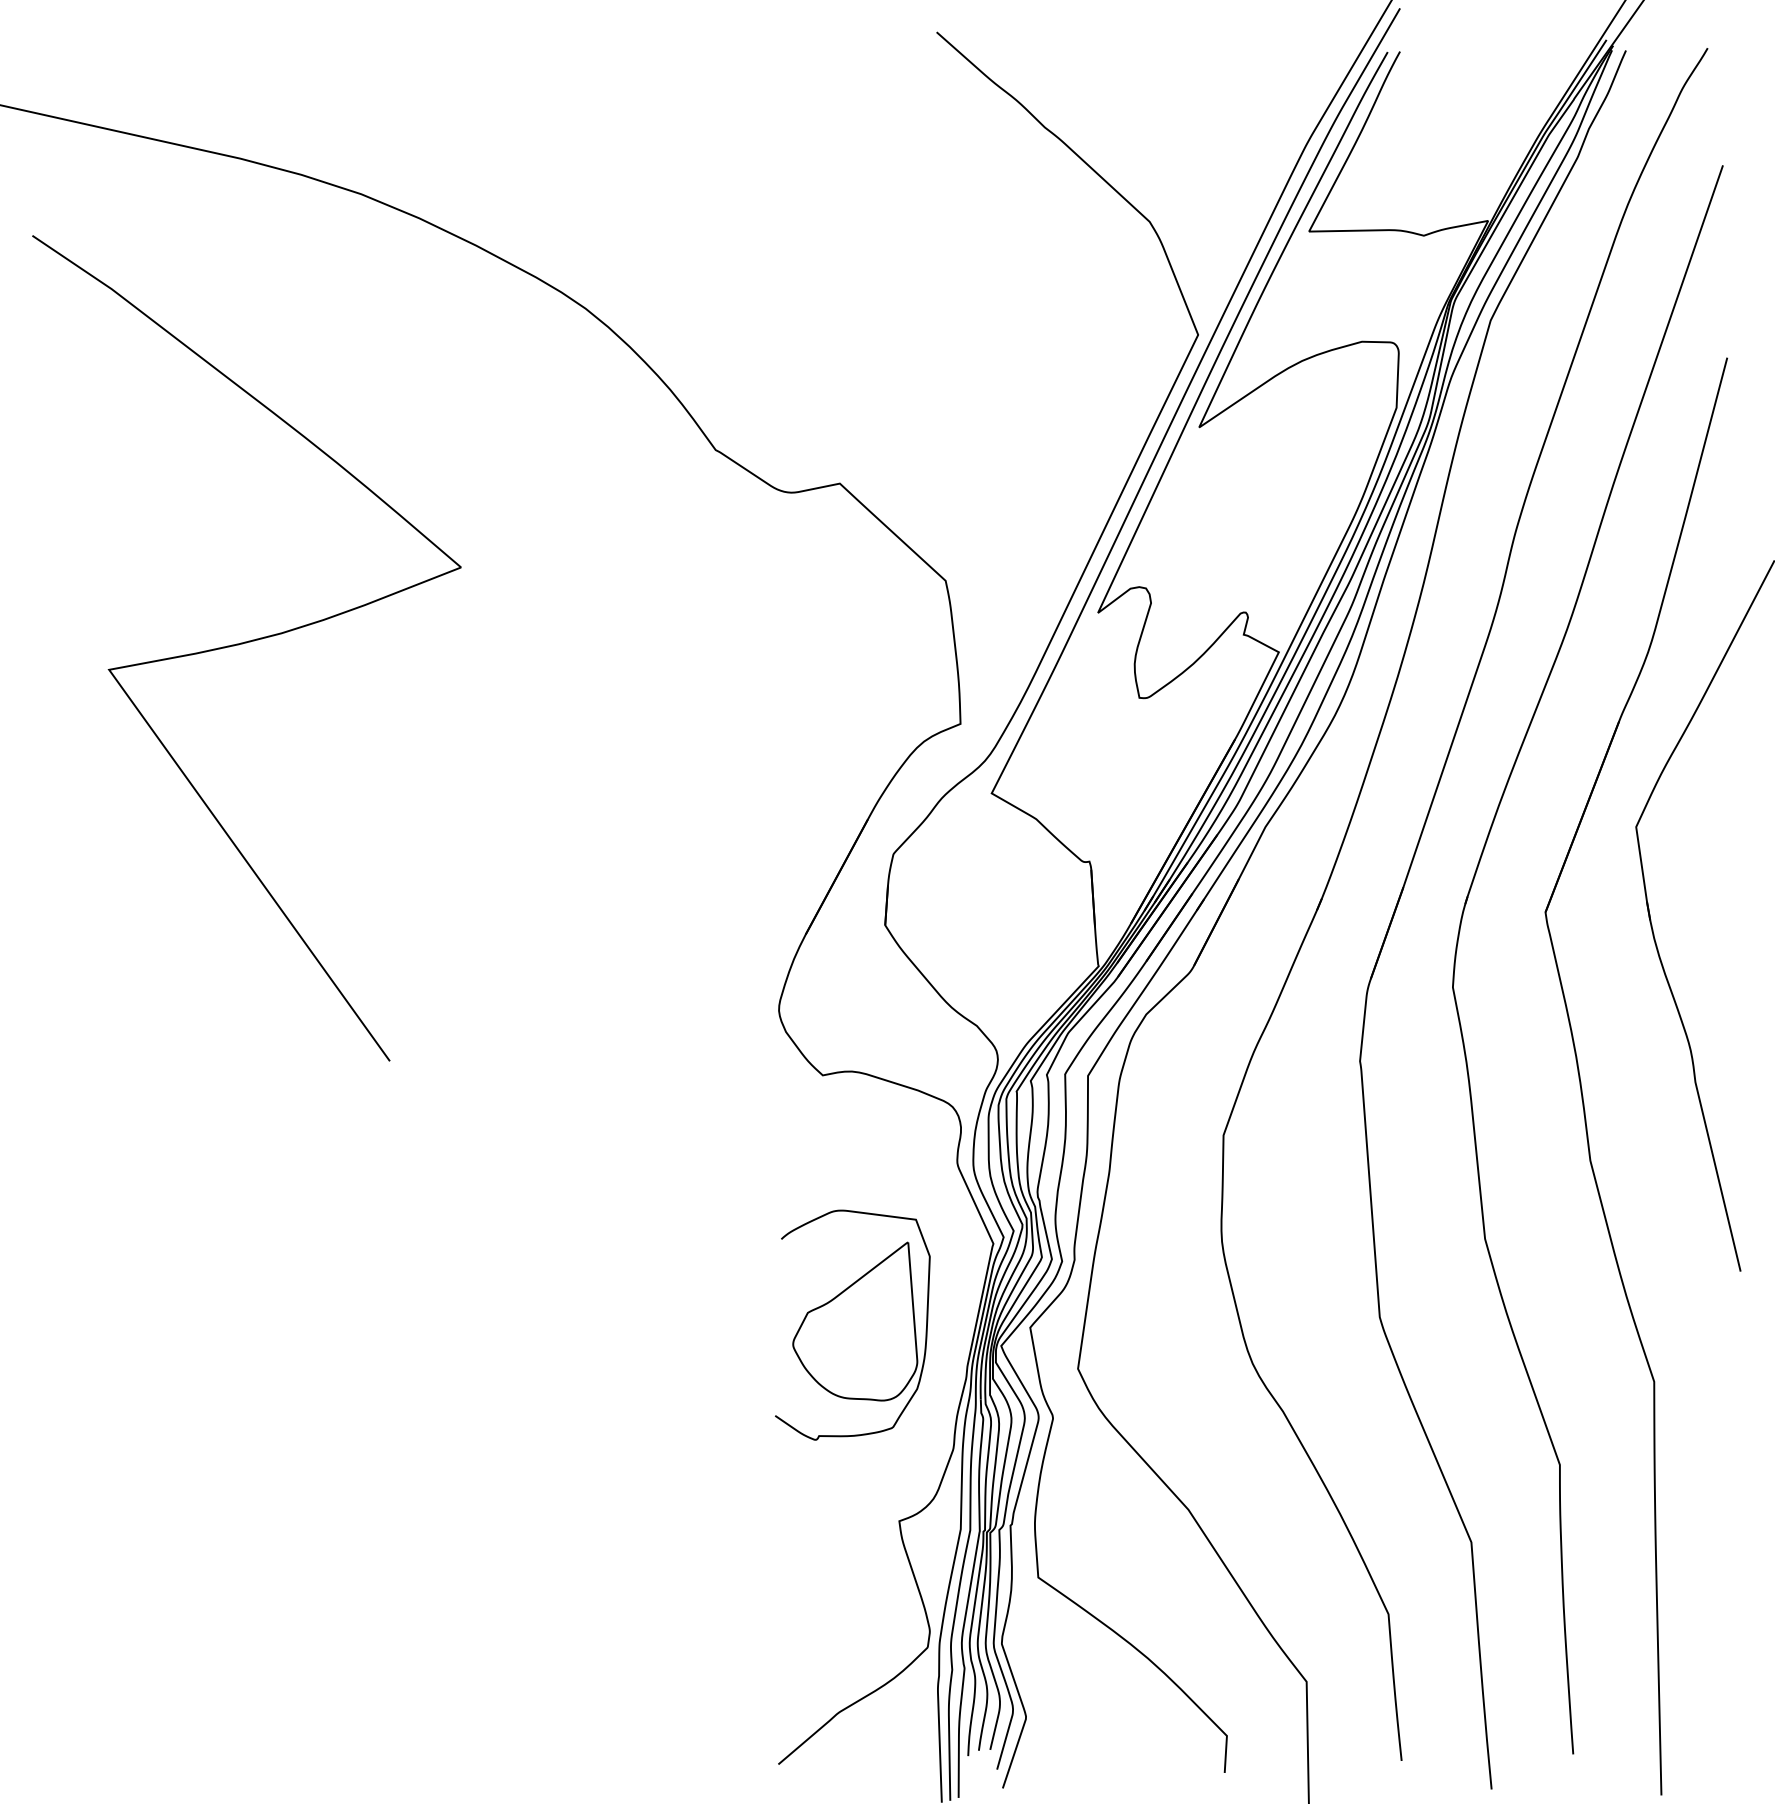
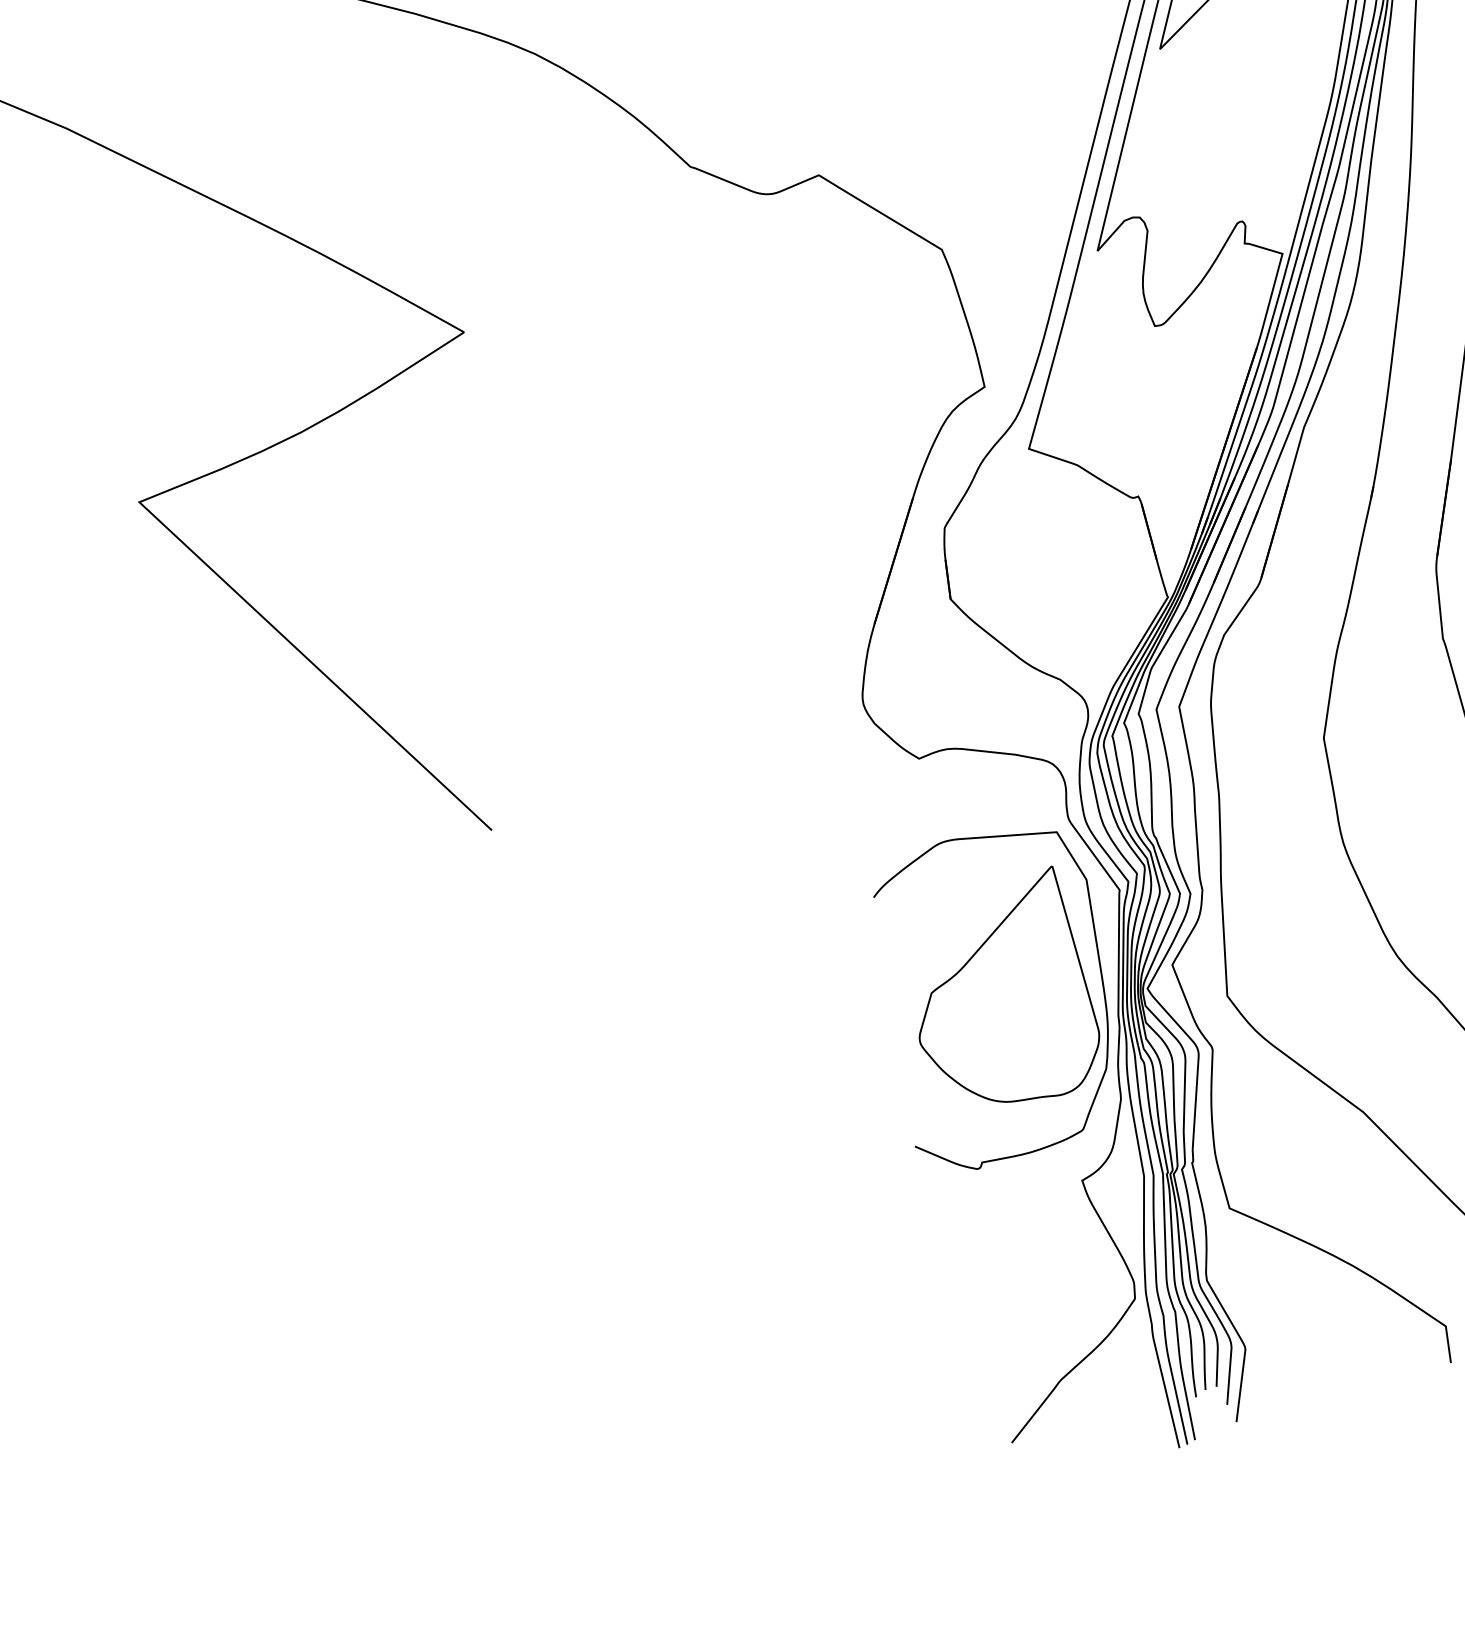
part: (852, 1324) -> (997, 997), size x1.43

